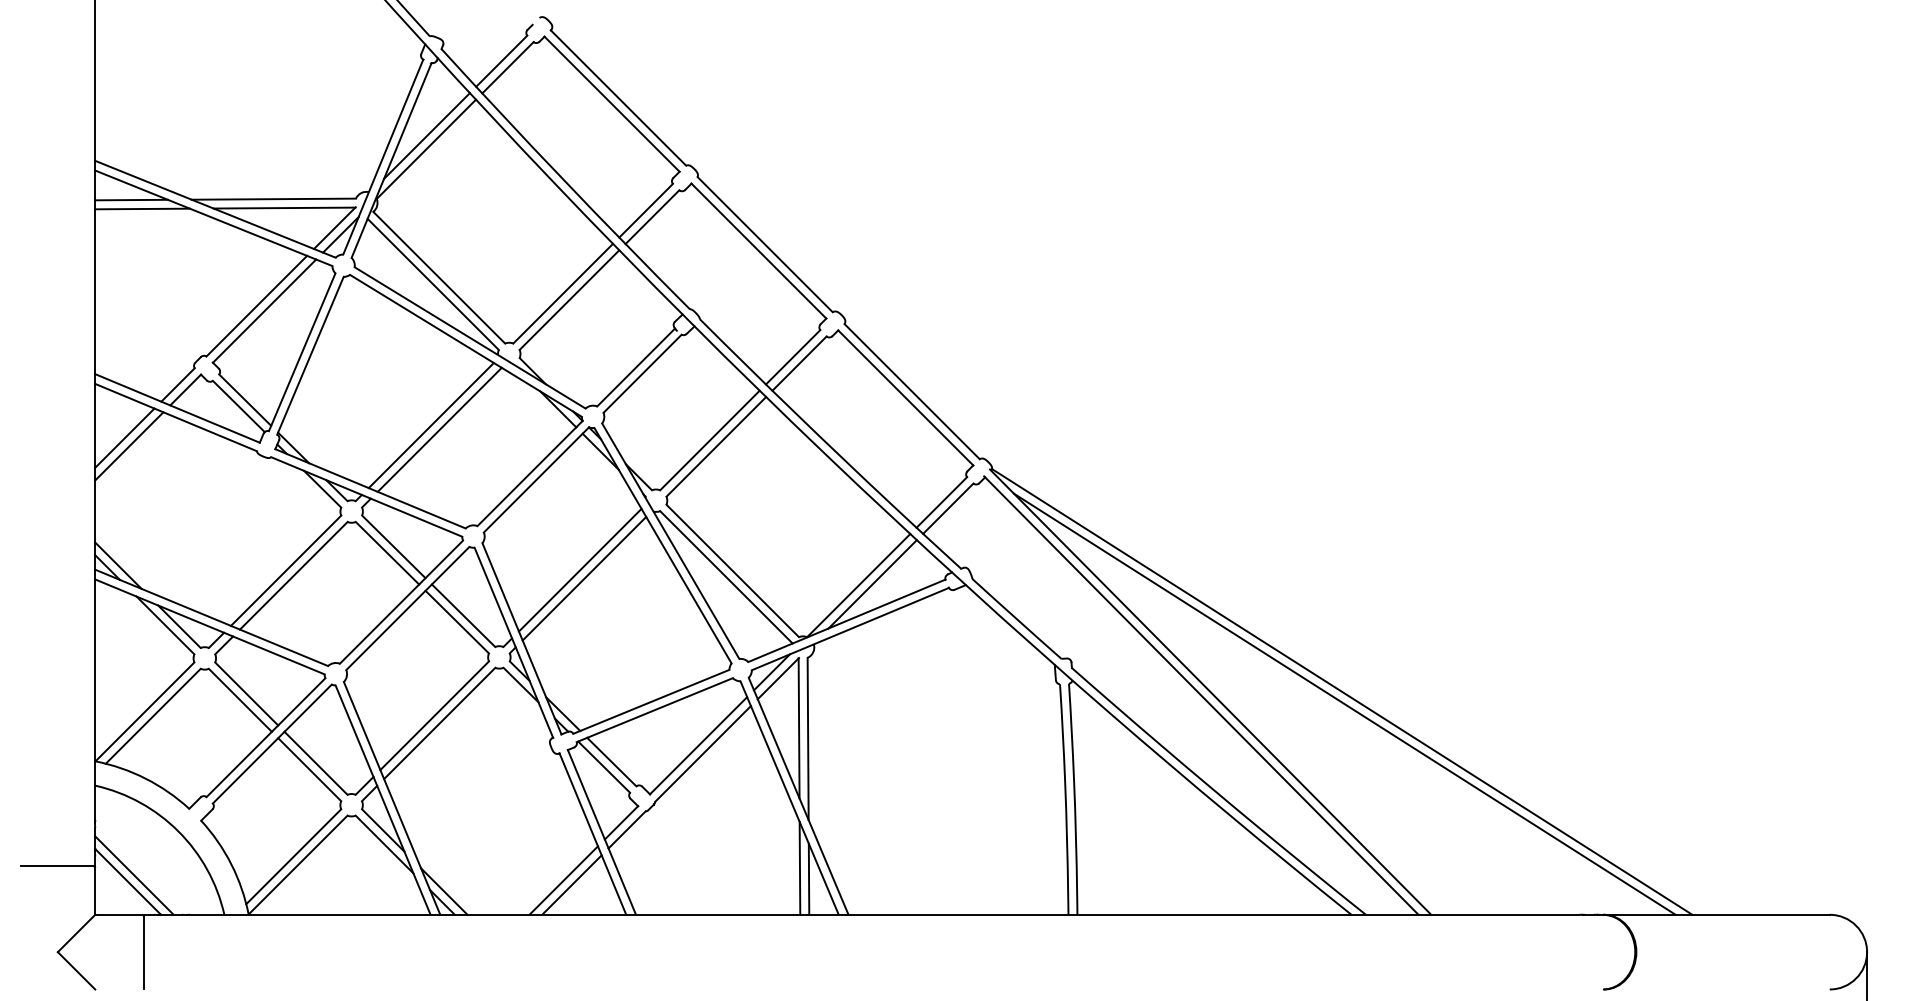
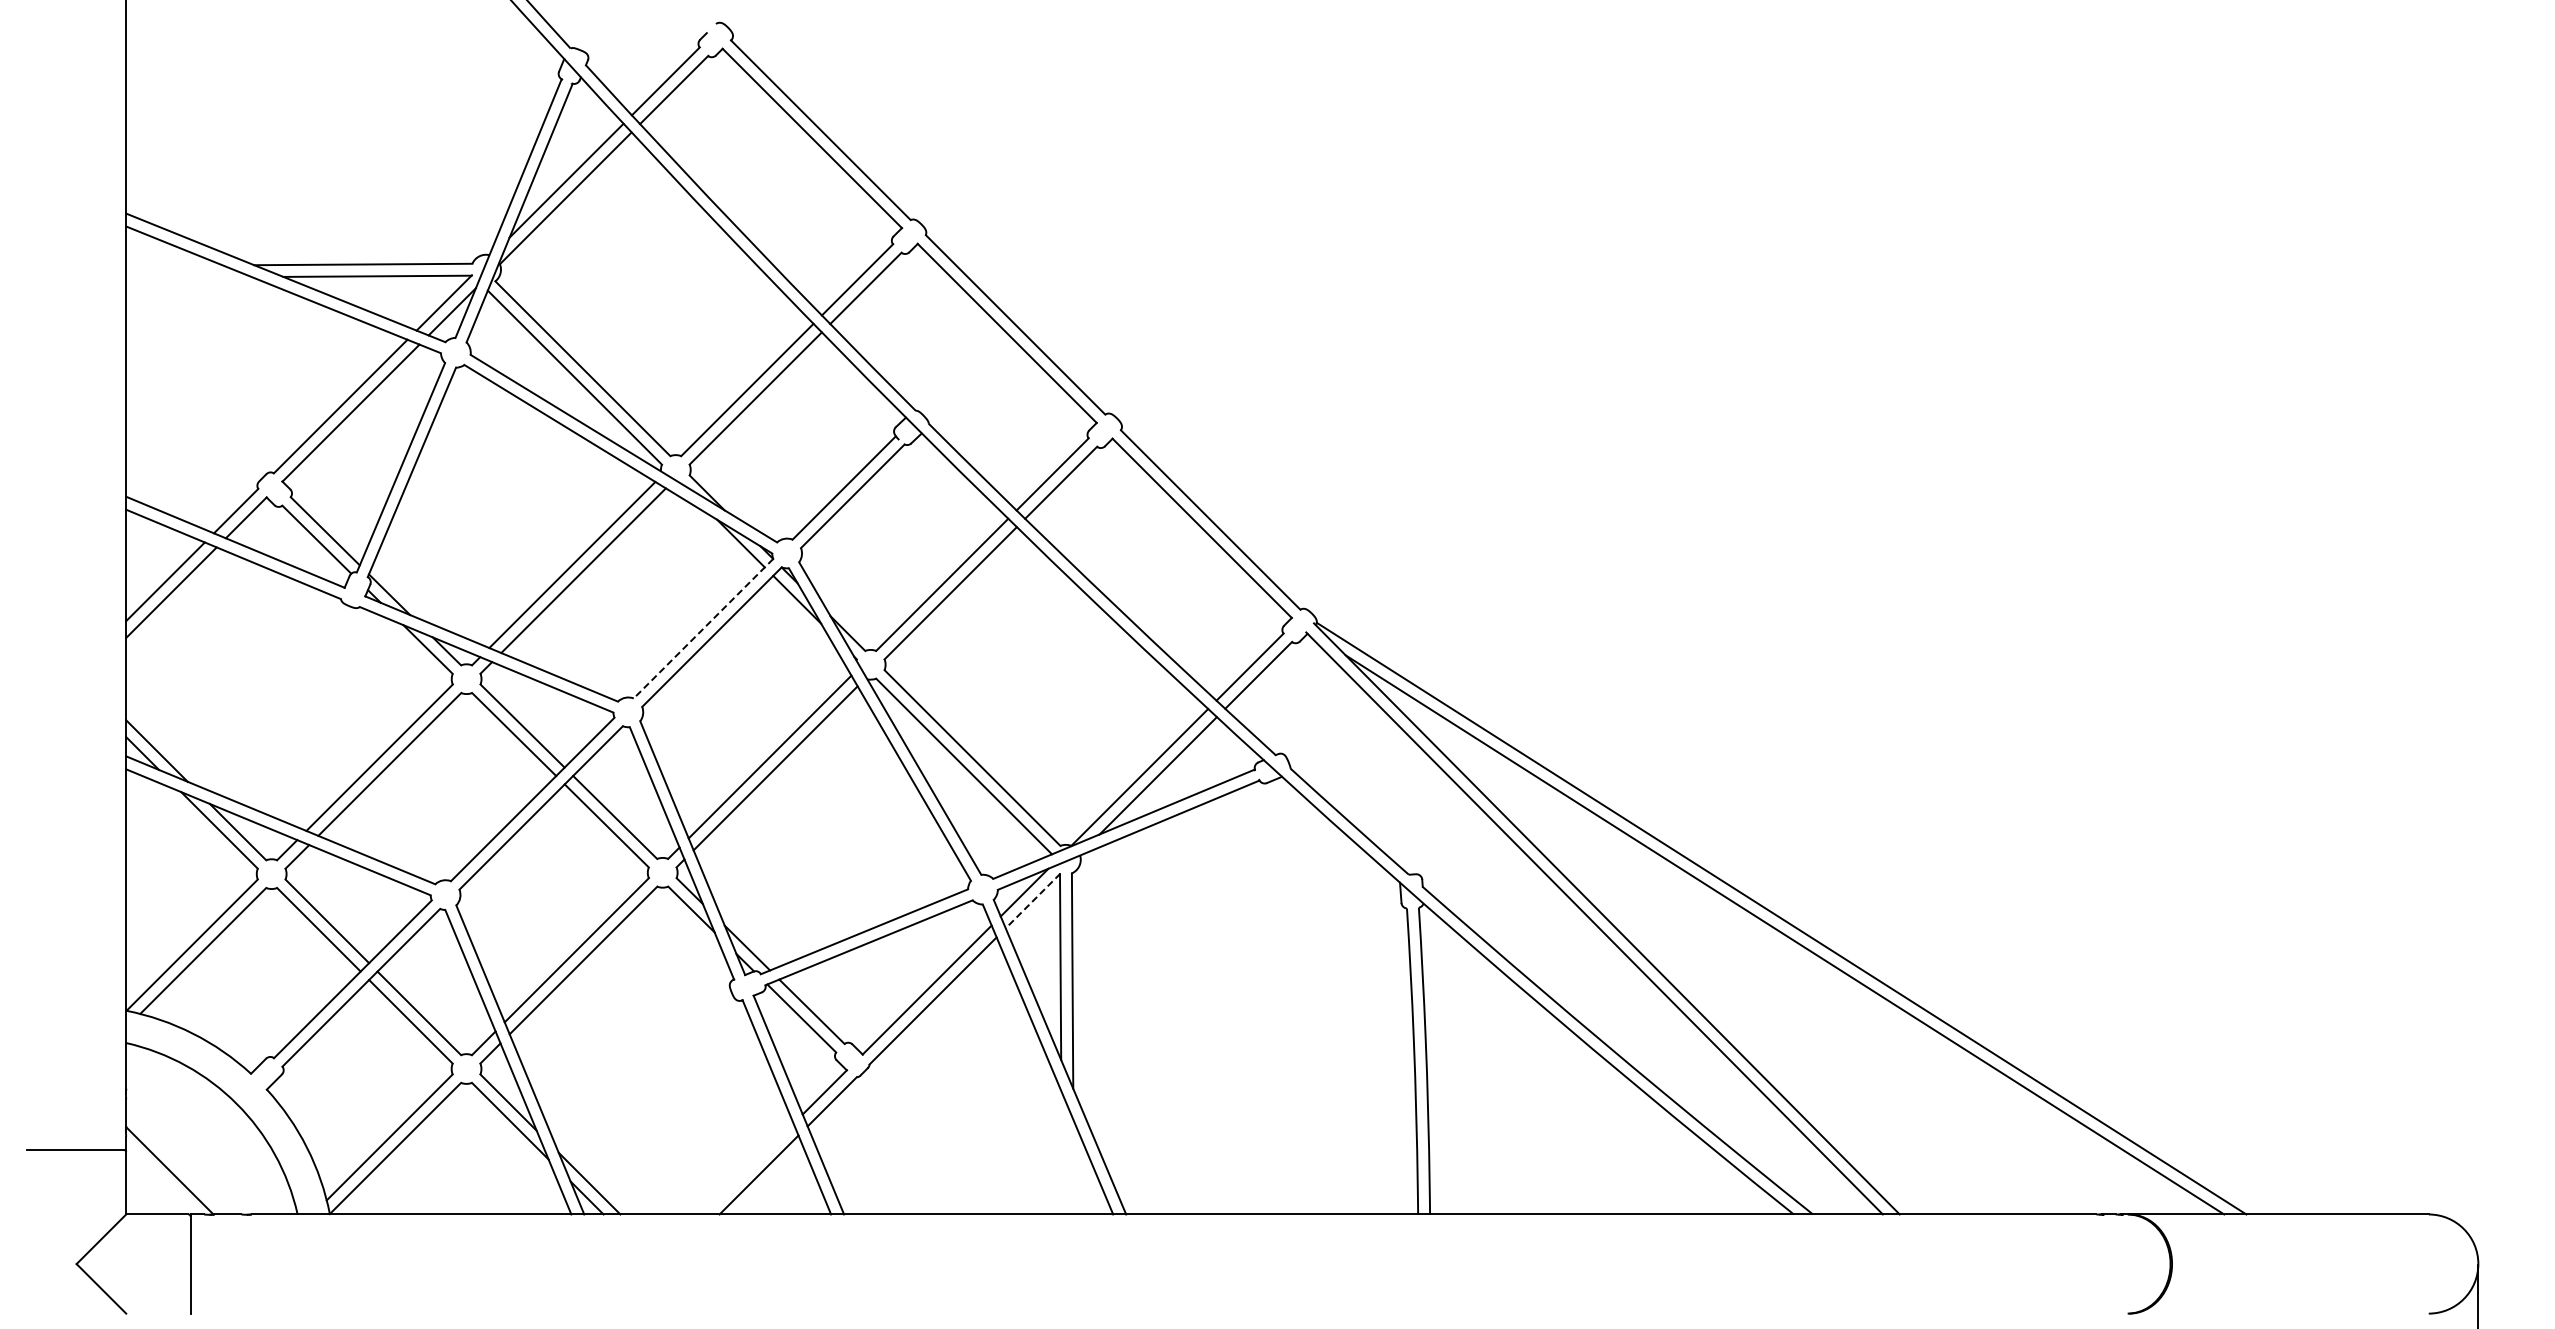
line: (131, 199) -> (174, 265), removed
line: (142, 208) -> (188, 277), removed
line: (530, 473) -> (703, 628), solid -> dashed
line: (778, 678) -> (1033, 900), solid -> dashed
line: (799, 868) -> (1061, 1152), removed
line: (134, 875) -> (178, 1162), removed
line: (808, 879) -> (1073, 1167), removed
line: (563, 880) -> (747, 1168), removed

